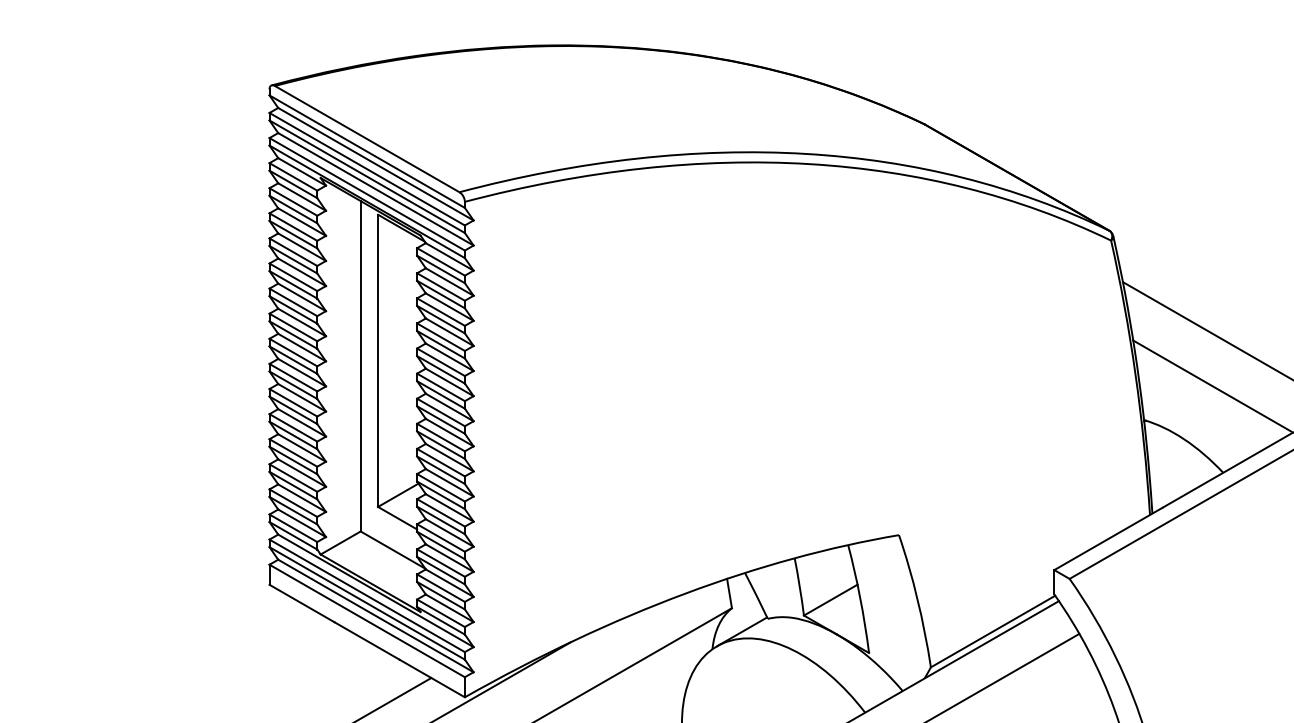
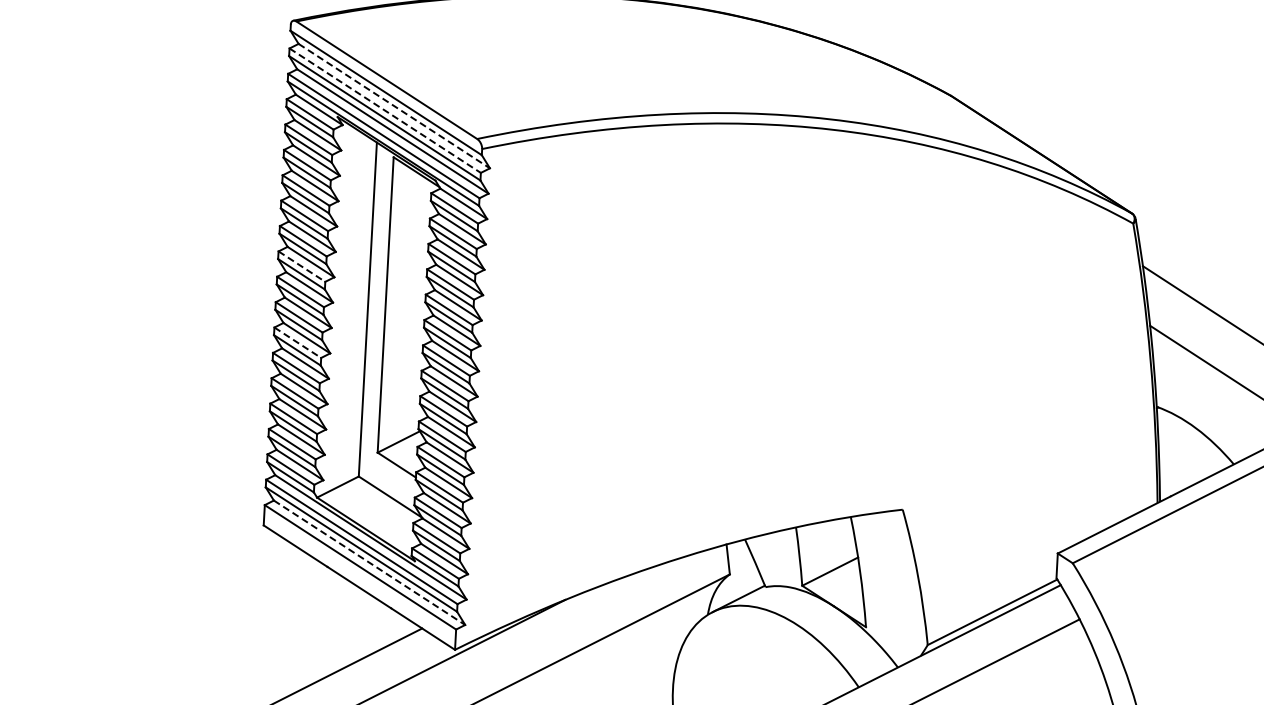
line: (375, 164) -> (393, 106), solid -> dashed
line: (367, 169) -> (385, 110), solid -> dashed
line: (293, 327) -> (302, 266), solid -> dashed
line: (293, 402) -> (297, 342), solid -> dashed
line: (375, 615) -> (369, 562), solid -> dashed

